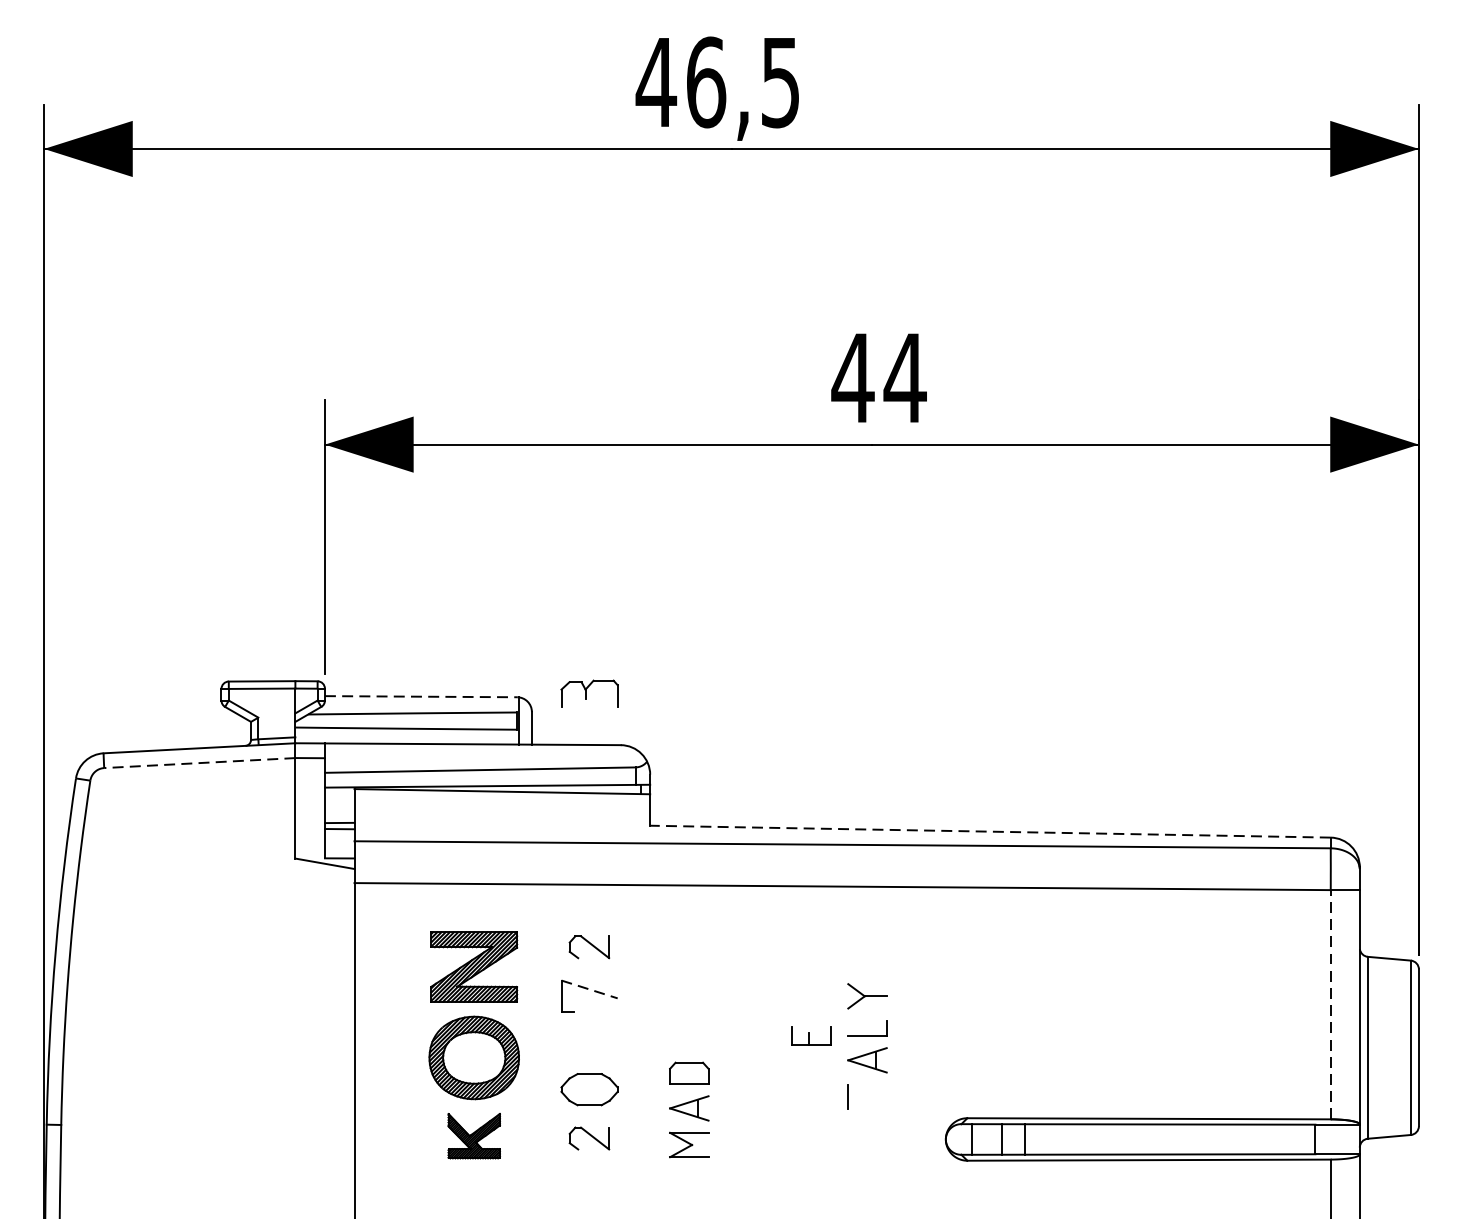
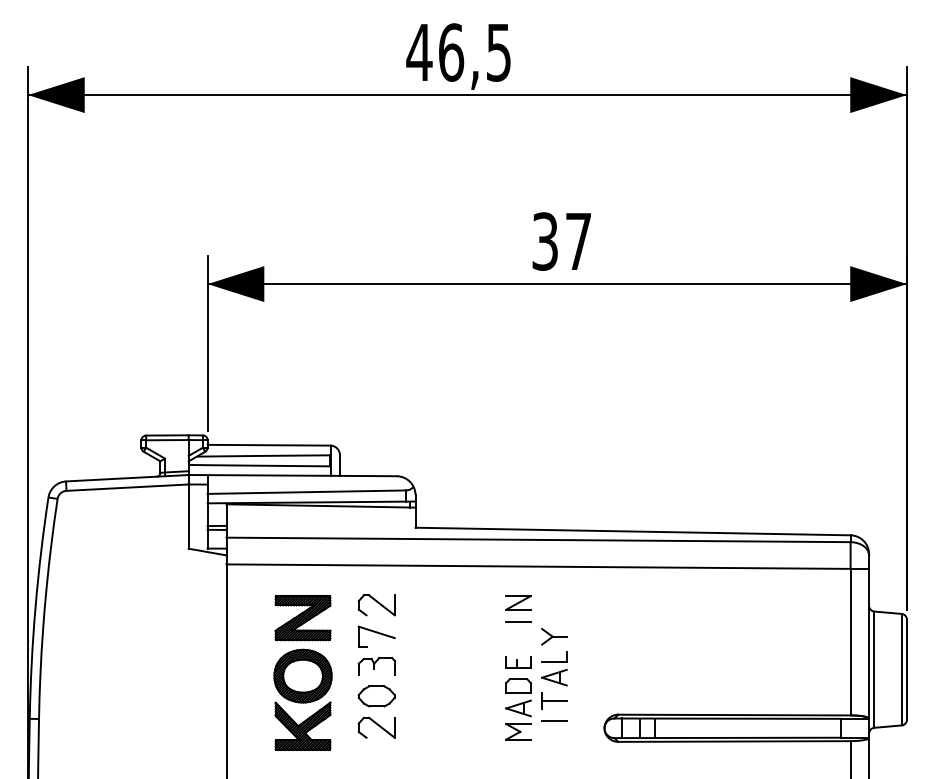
text: (878, 377) -> (561, 241), 44 -> 37
part: (589, 693) -> (376, 666), moved
line: (421, 697) -> (269, 445), dashed -> solid
line: (199, 762) -> (127, 487), dashed -> solid
line: (991, 831) -> (633, 531), dashed -> solid
part: (811, 942) -> (518, 602), added
part: (589, 947) -> (376, 605), size x1.43
line: (811, 973) -> (518, 622), added
line: (589, 989) -> (376, 632), dashed -> solid
line: (1330, 1003) -> (850, 641), dashed -> solid
line: (867, 1097) -> (554, 701), added
part: (689, 1110) -> (518, 709), moved
line: (867, 1128) -> (554, 721), added
part: (473, 1135) -> (302, 725), size x1.67
part: (589, 1138) -> (376, 727), size x1.43

